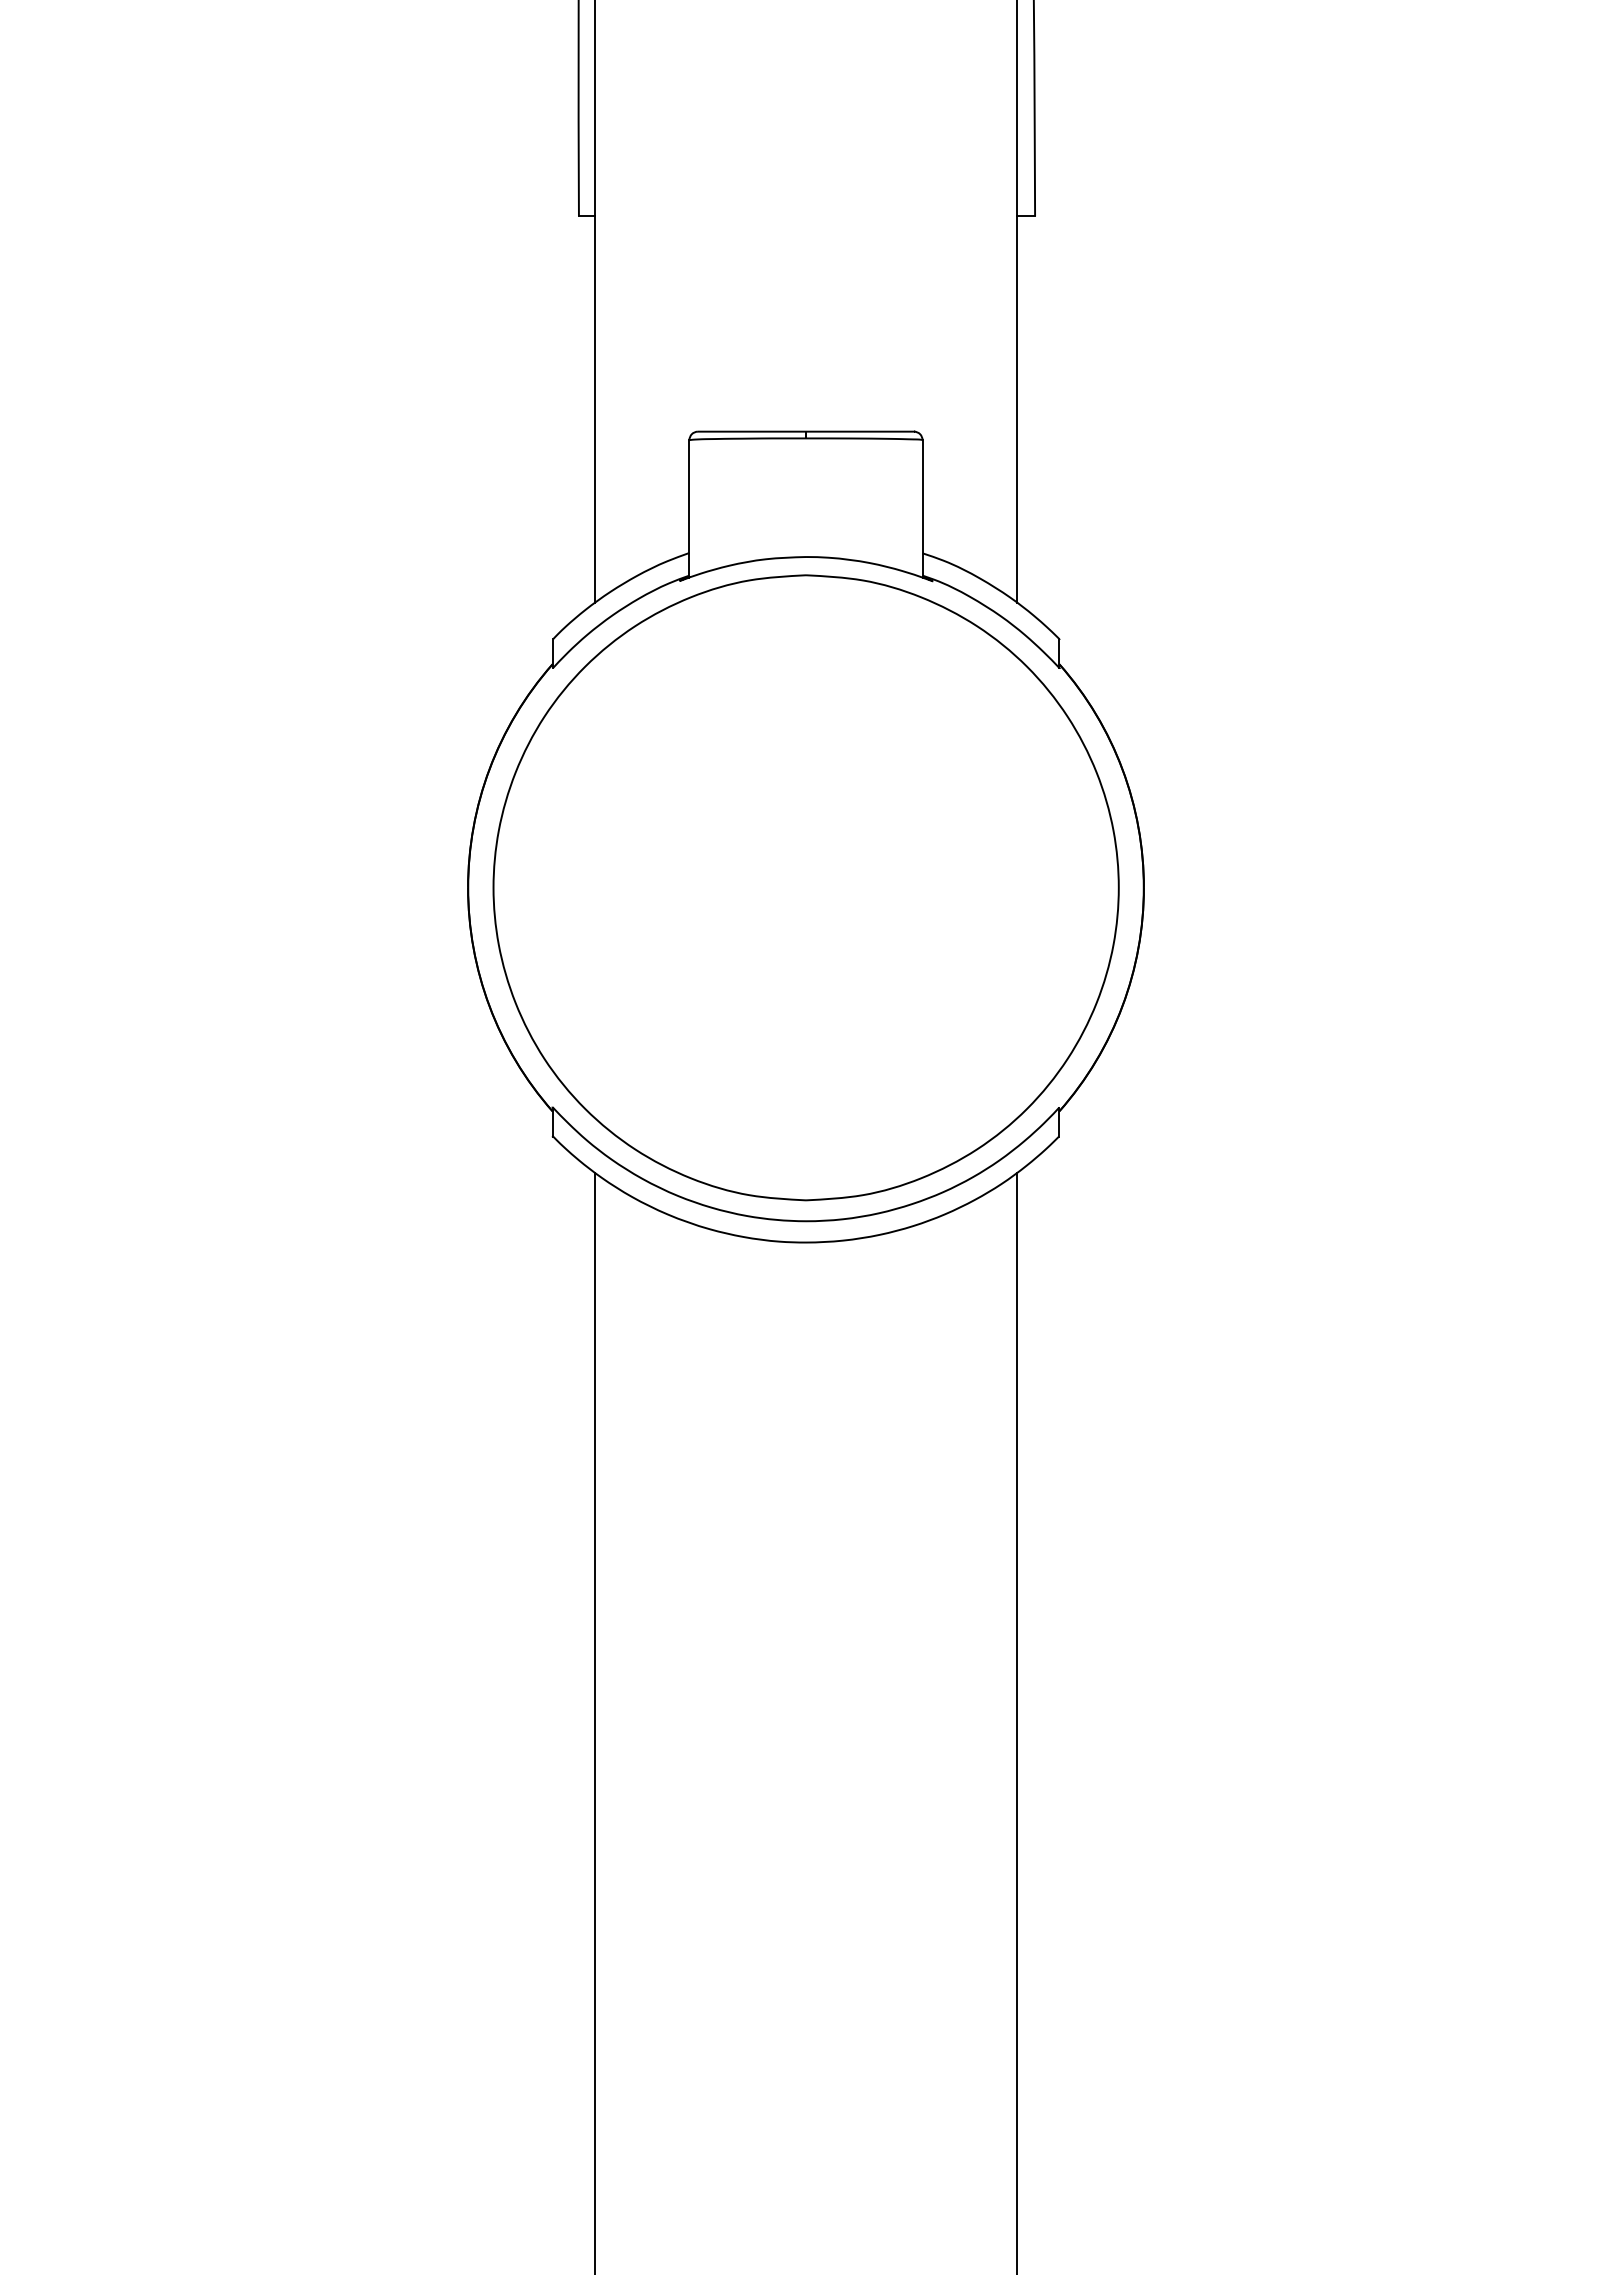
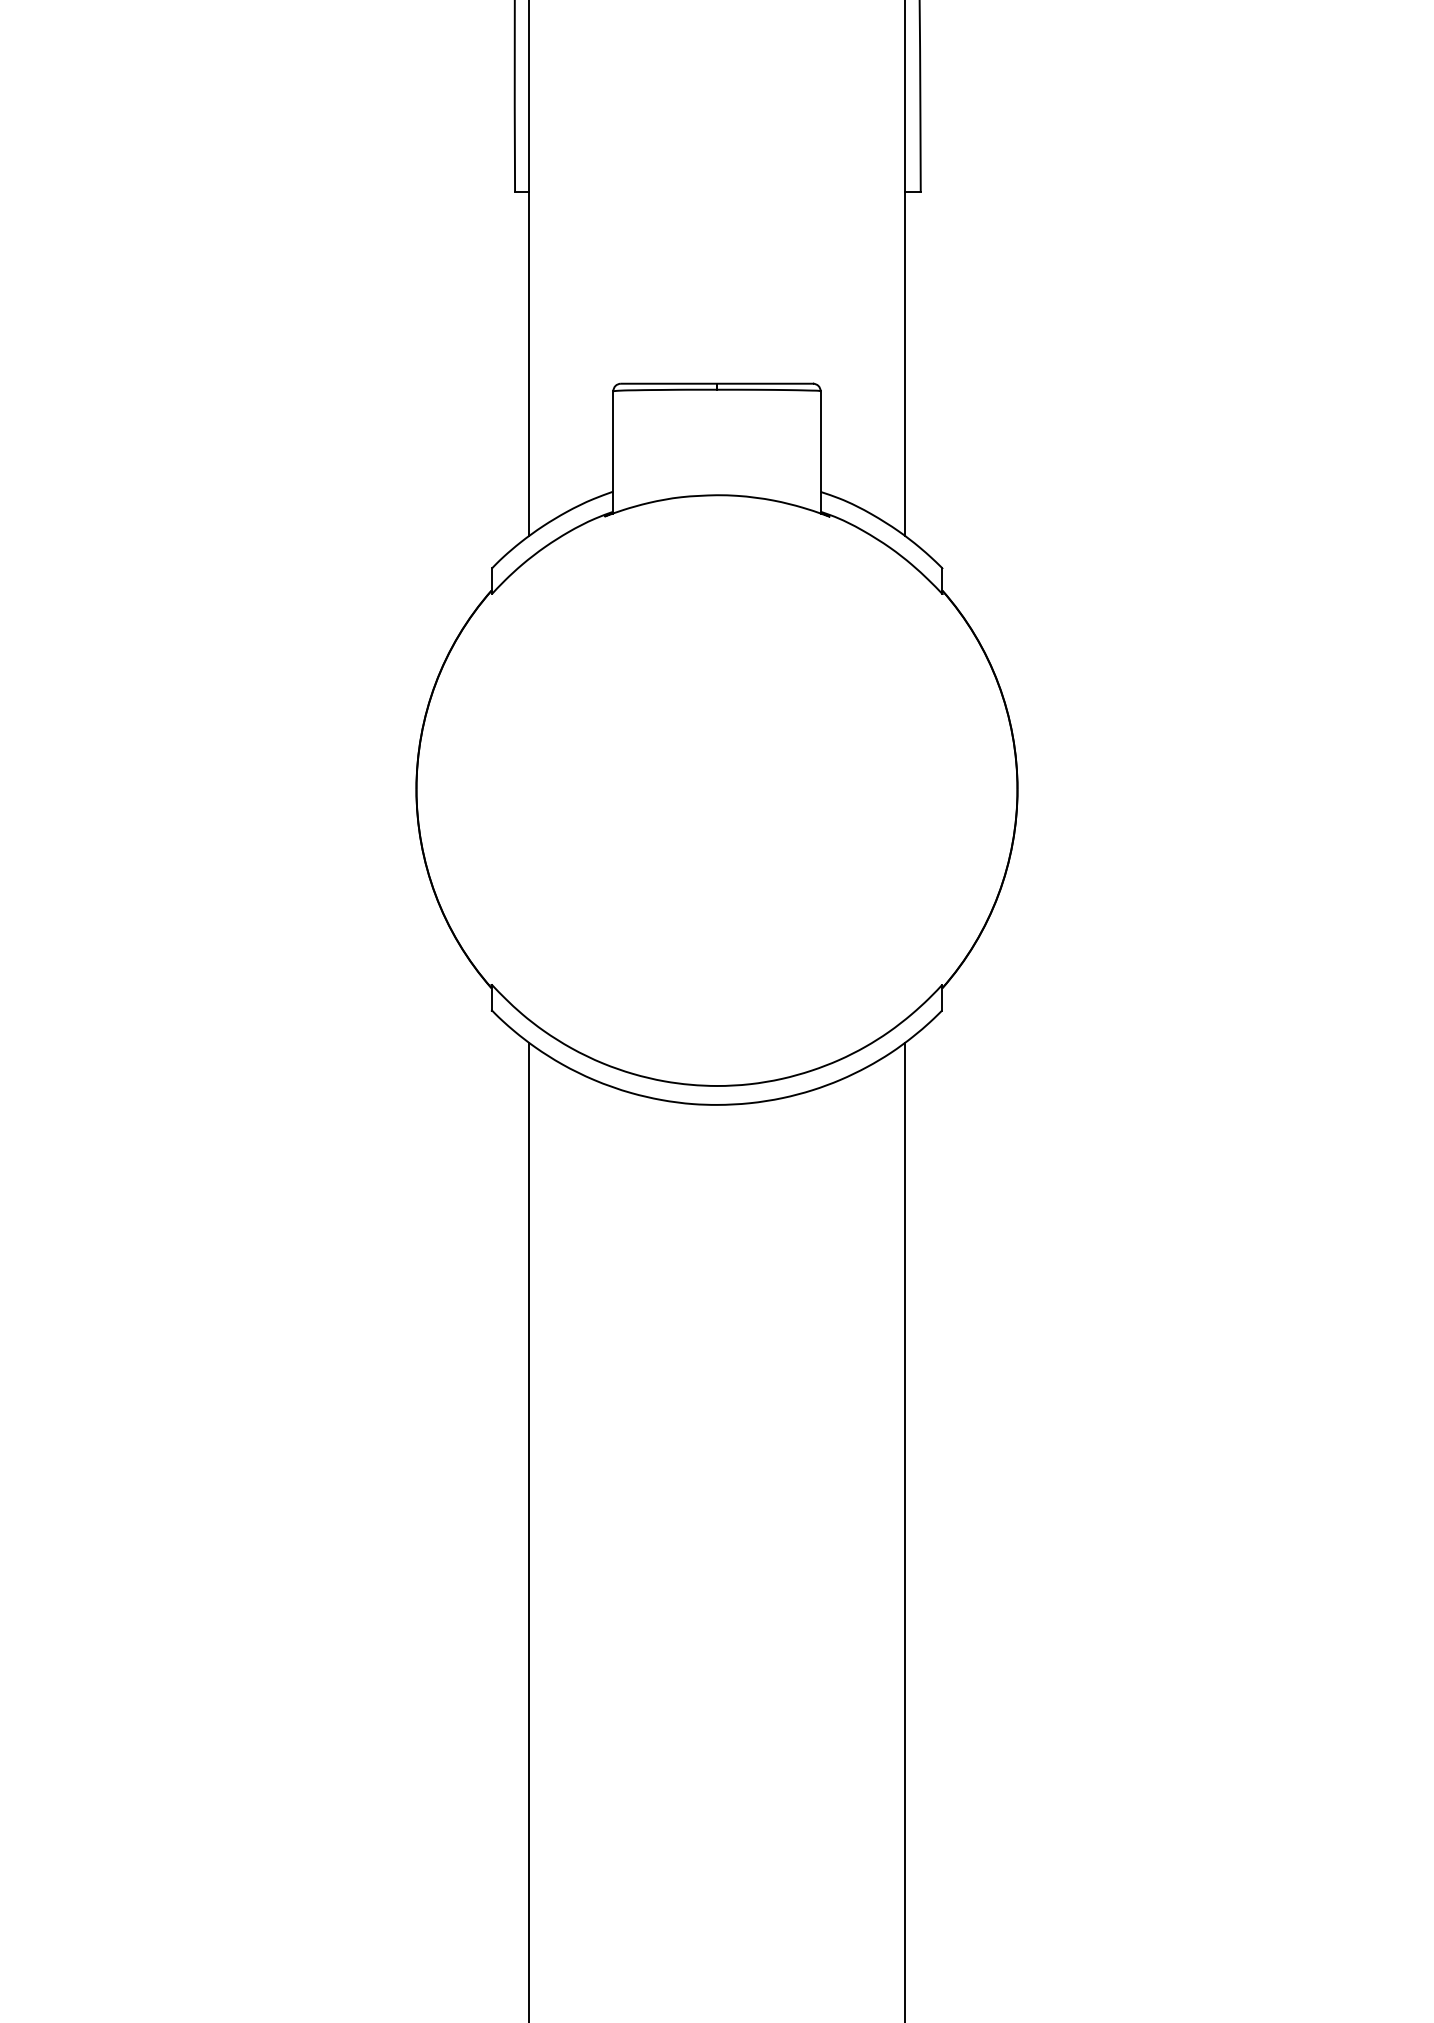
part: (805, 887) -> (716, 789), removed

